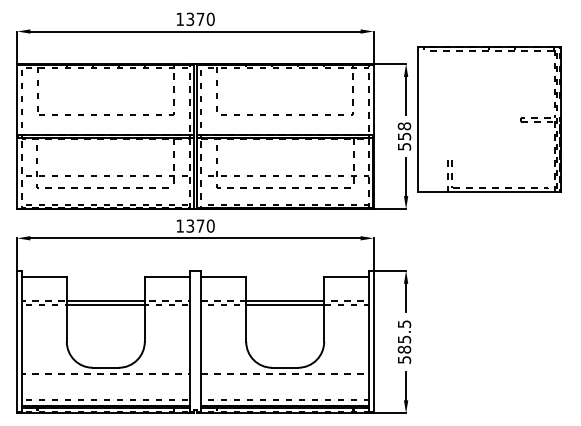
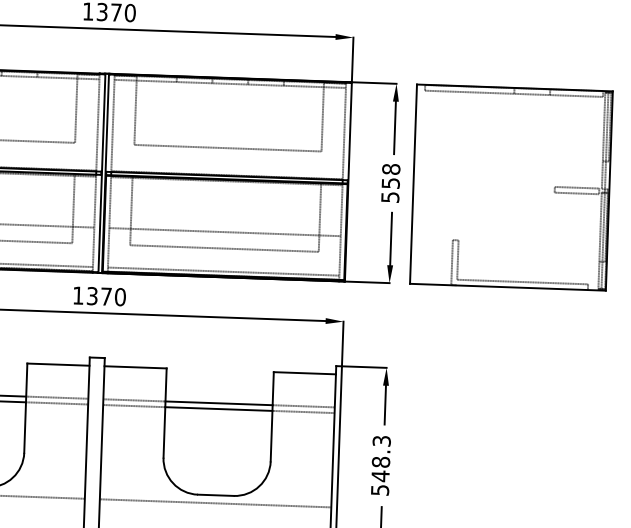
part: (489, 119) -> (511, 187), moved
text: (404, 336) -> (381, 458), 585.5 -> 548.3

